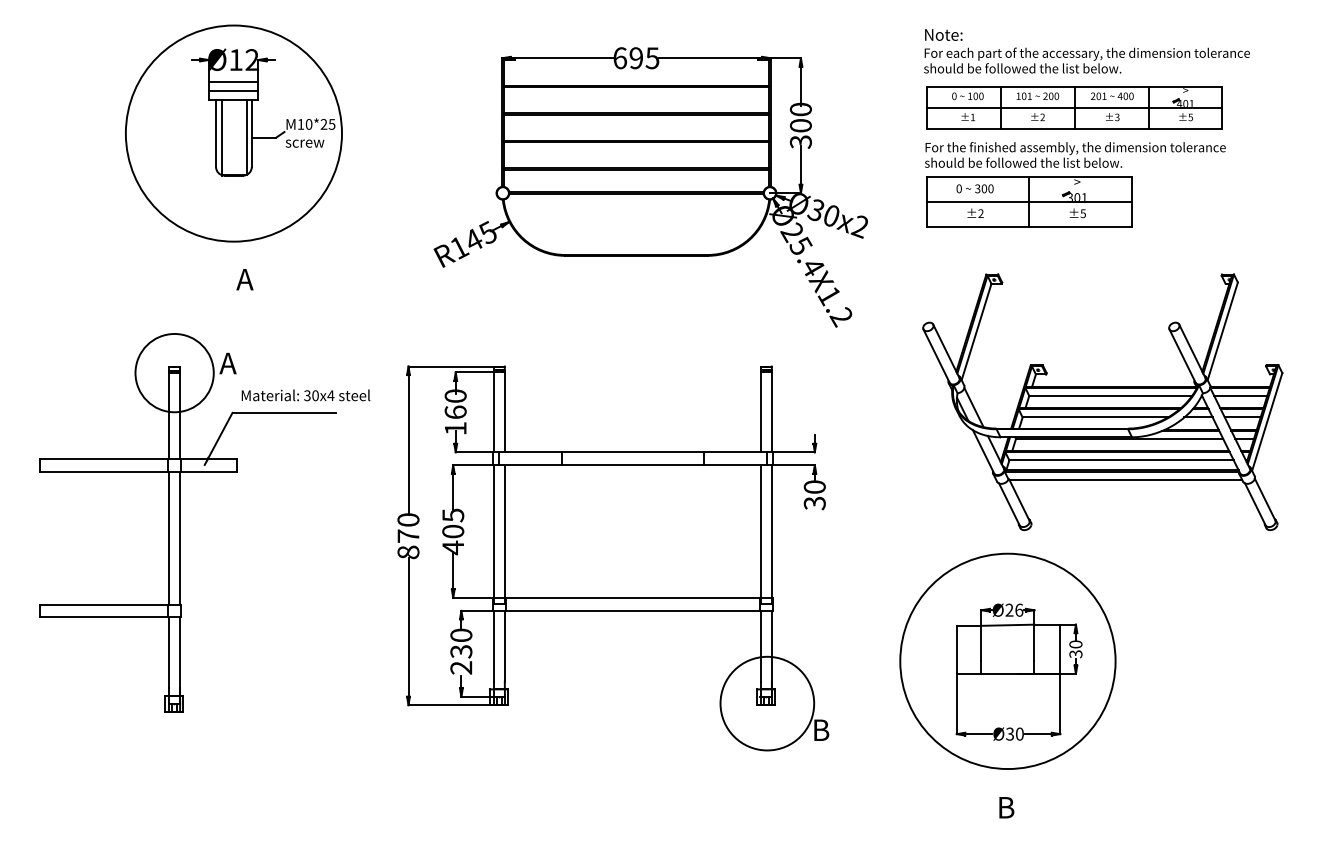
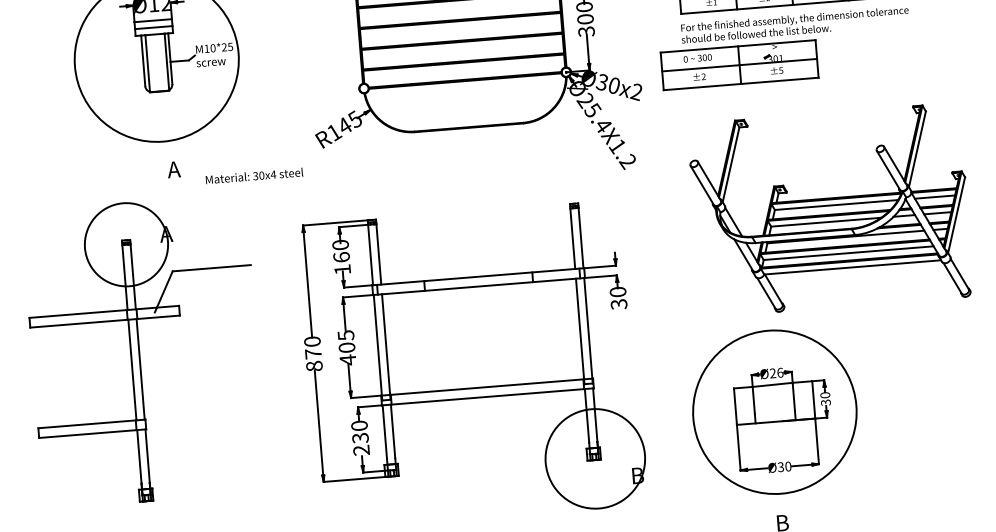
part: (1029, 201) -> (739, 64), moved
circle: (174, 372) -> (126, 244), size x1.4
text: (305, 395) -> (254, 176), moved
circle: (767, 703) -> (595, 458), size x1.4

